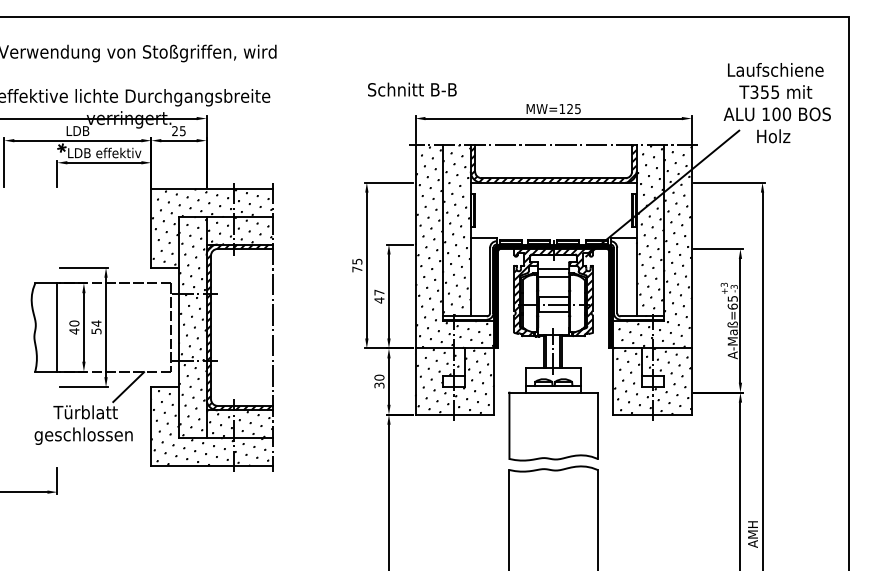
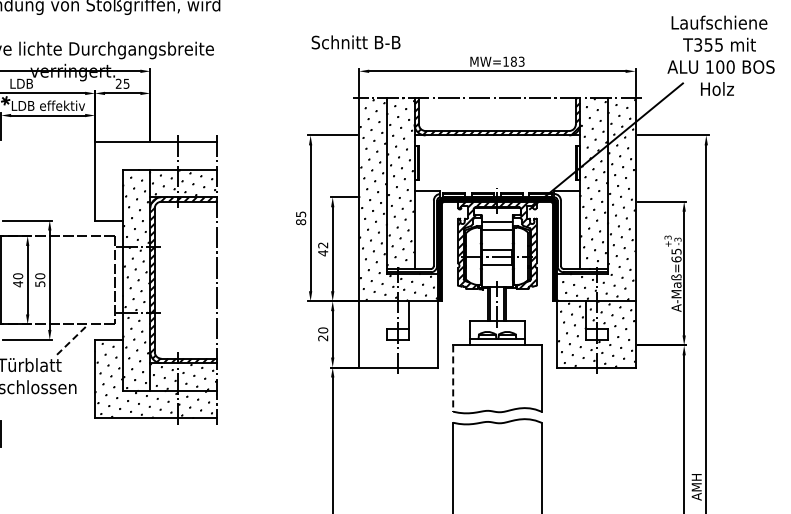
text: (573, 108) -> (517, 61), MW=125 -> MW=183
hatch: (211, 227) -> (155, 180), removed
text: (357, 269) -> (301, 222), 75 -> 85
text: (379, 292) -> (323, 245), 47 -> 42
text: (96, 323) -> (40, 276), 54 -> 50
hatch: (454, 381) -> (398, 334), removed
text: (379, 385) -> (323, 338), 30 -> 20
line: (129, 386) -> (73, 339), solid -> dashed
line: (509, 426) -> (453, 379), solid -> dashed

